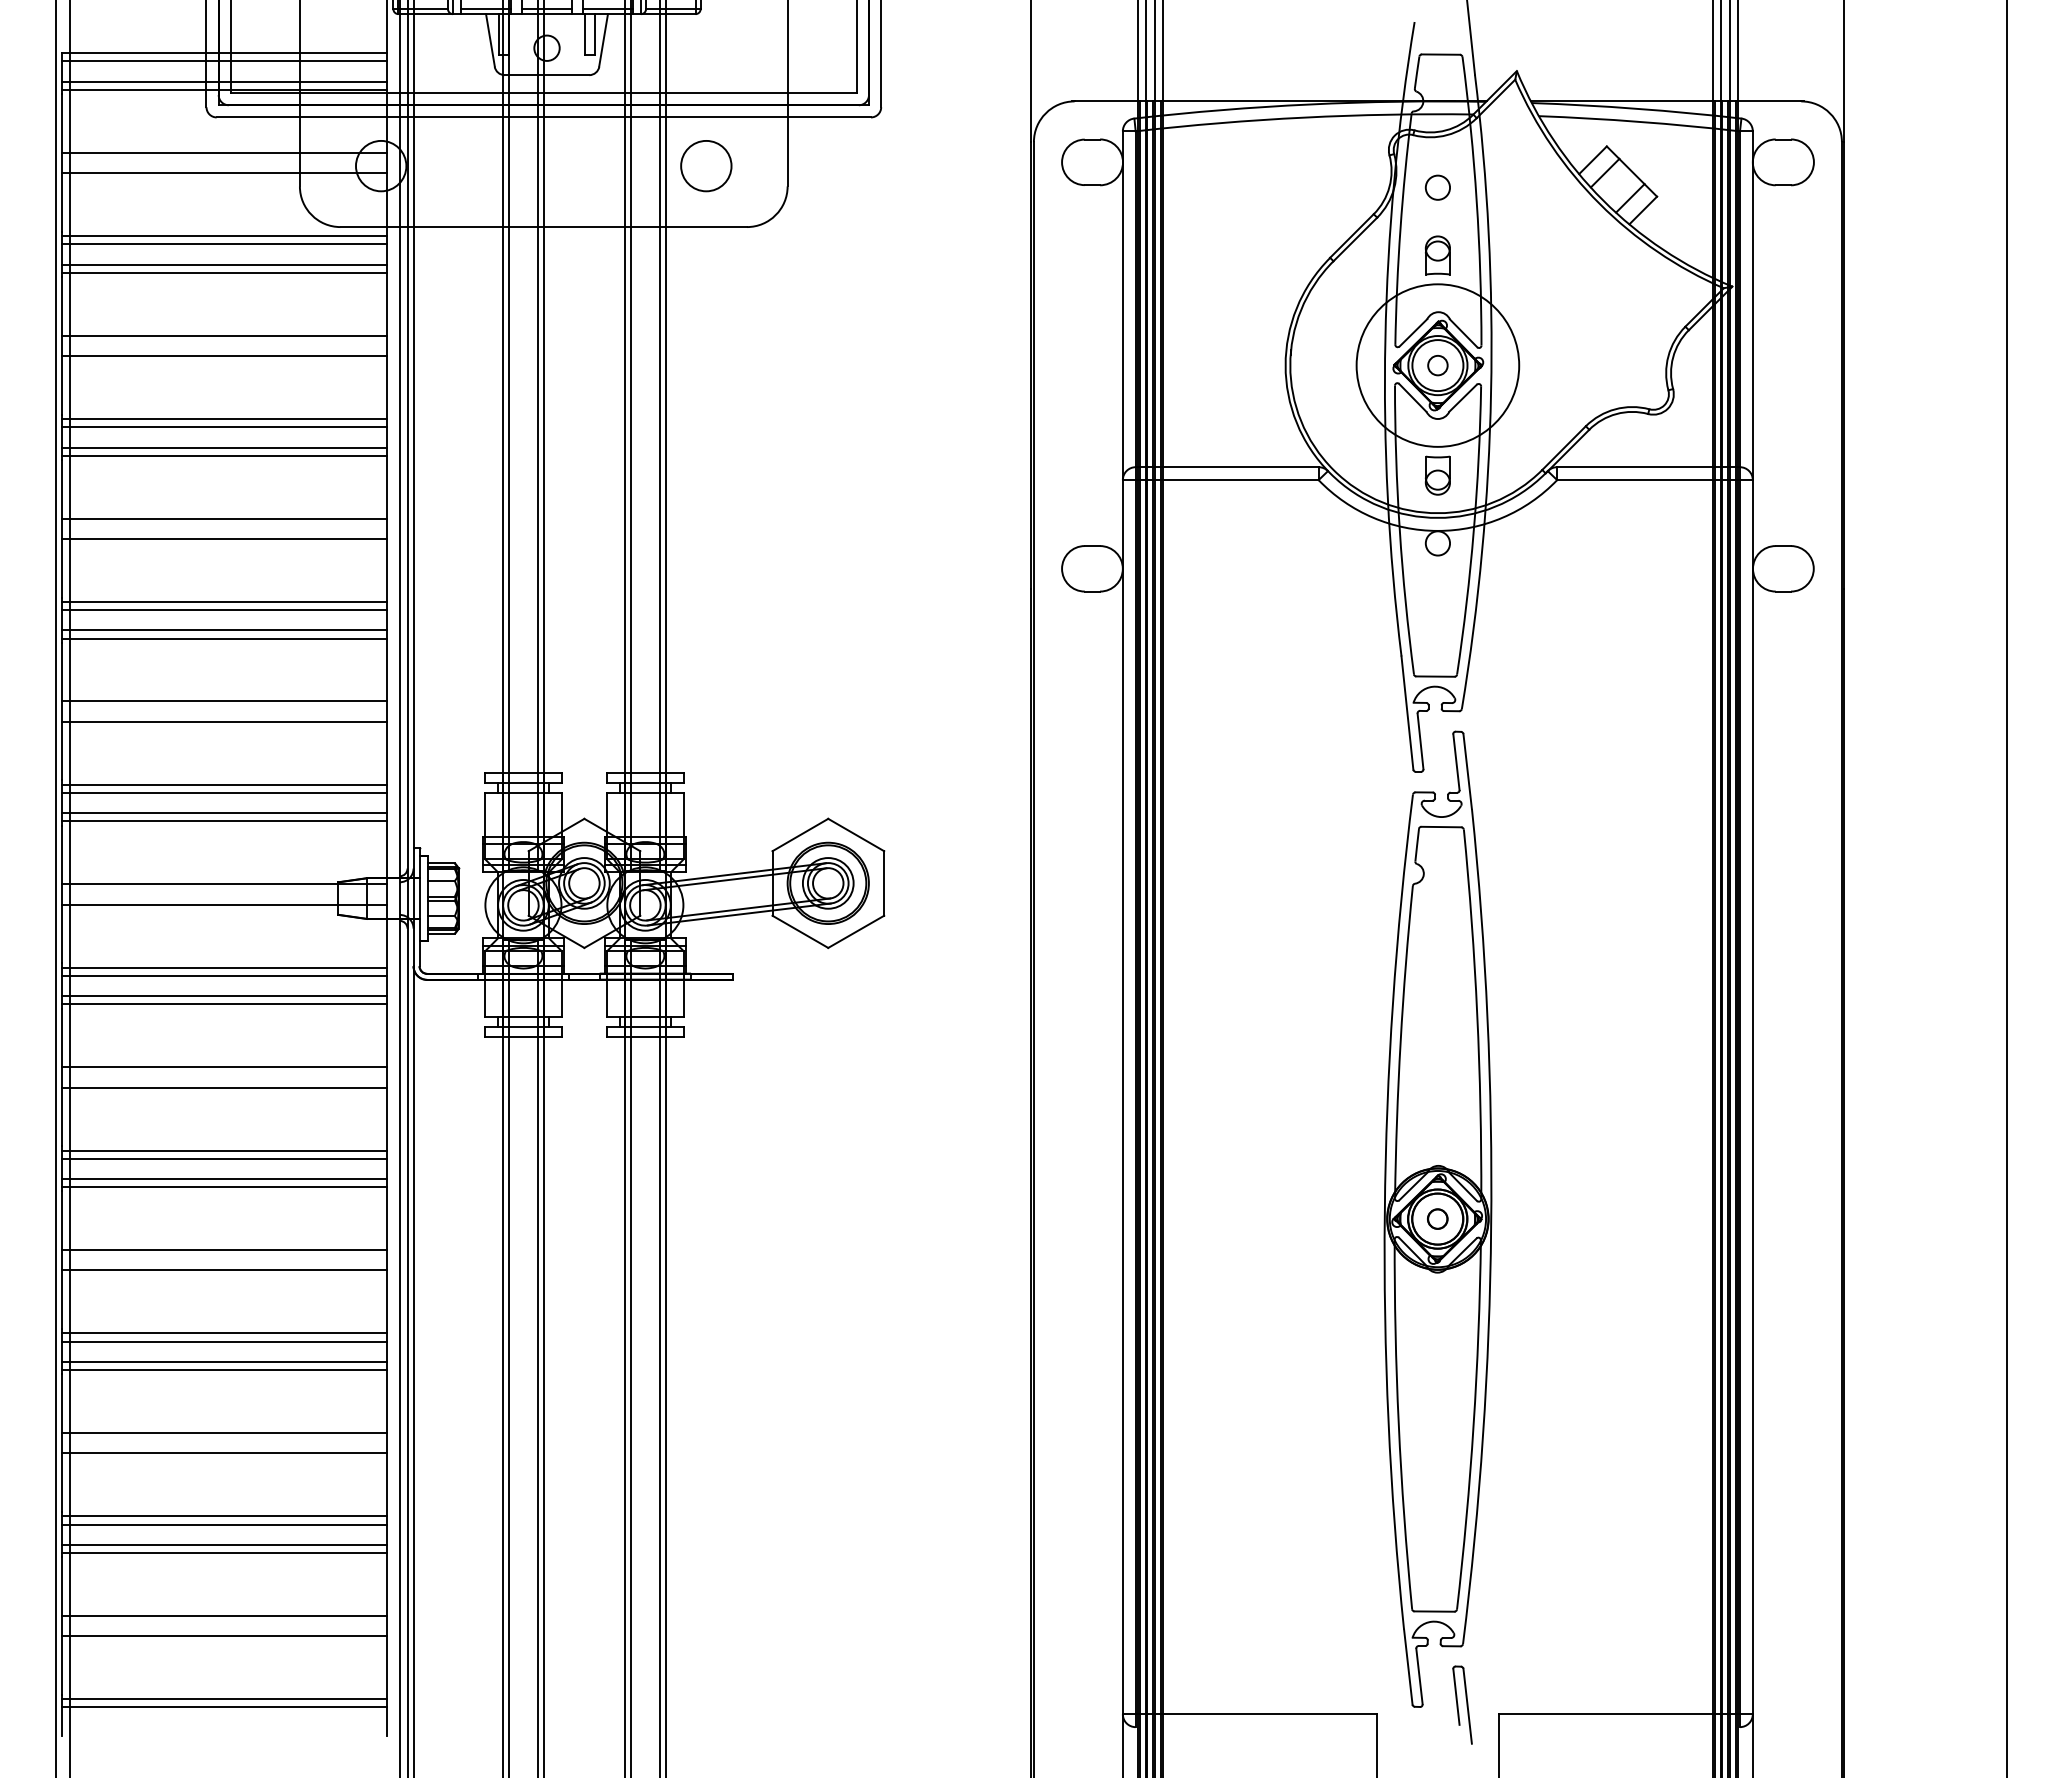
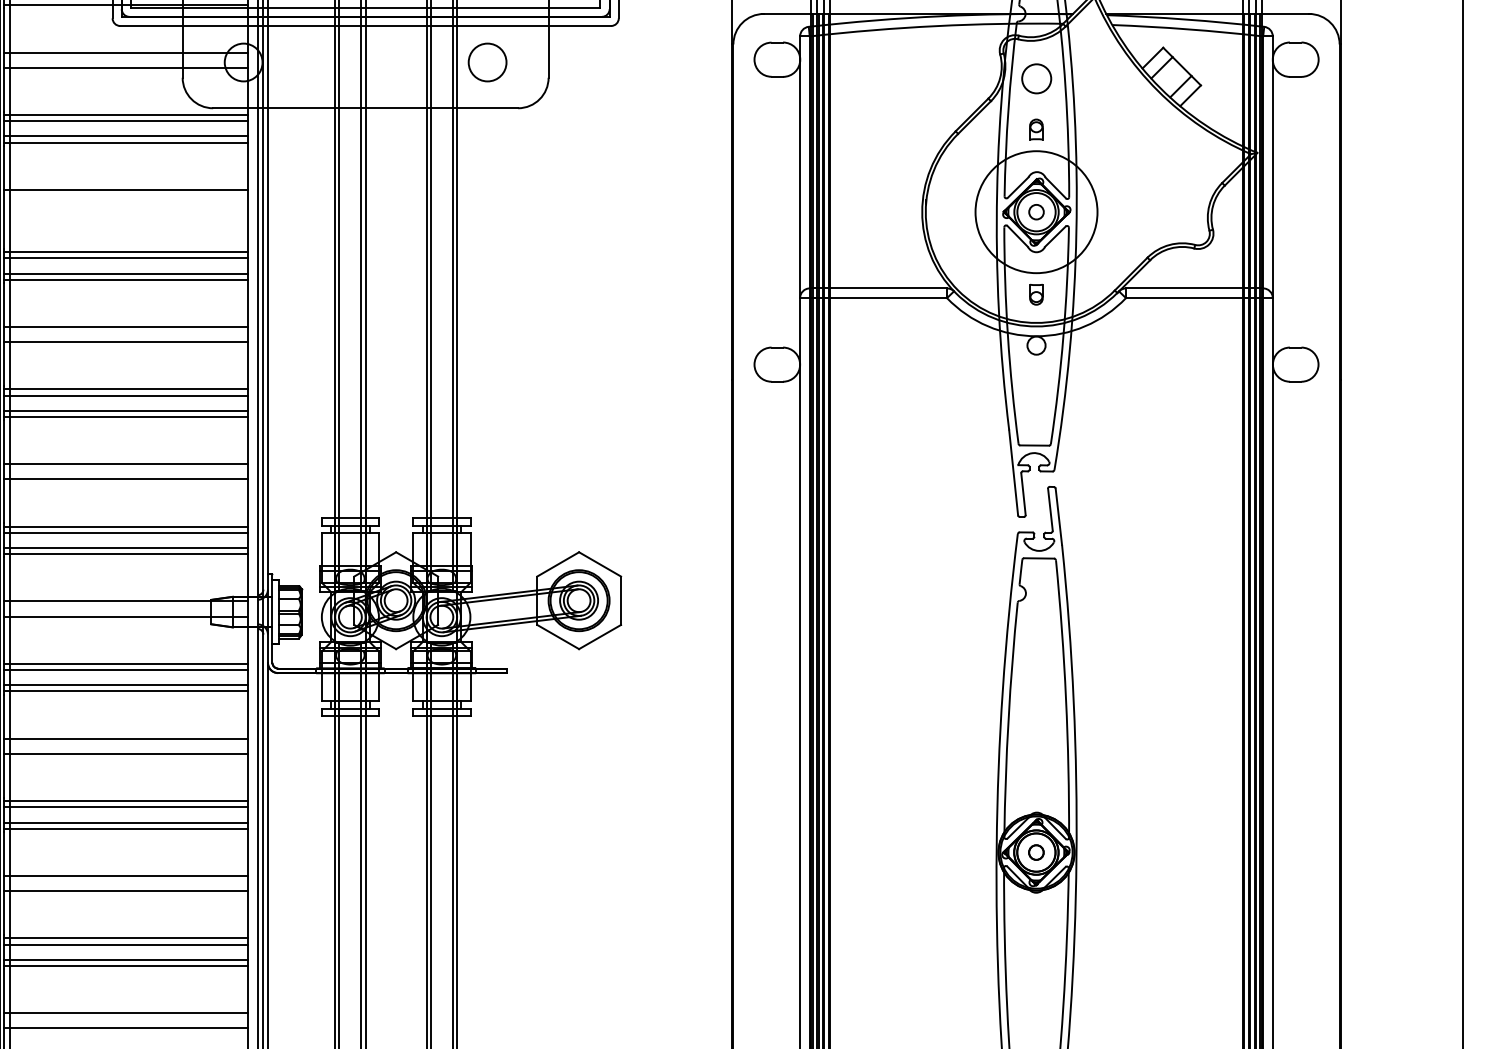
circle: (1437, 187) -> (1036, 78), size x1.6
part: (1437, 255) -> (1036, 129), size x0.7
line: (224, 356) -> (126, 205), removed
part: (1437, 475) -> (1036, 294), size x0.7

